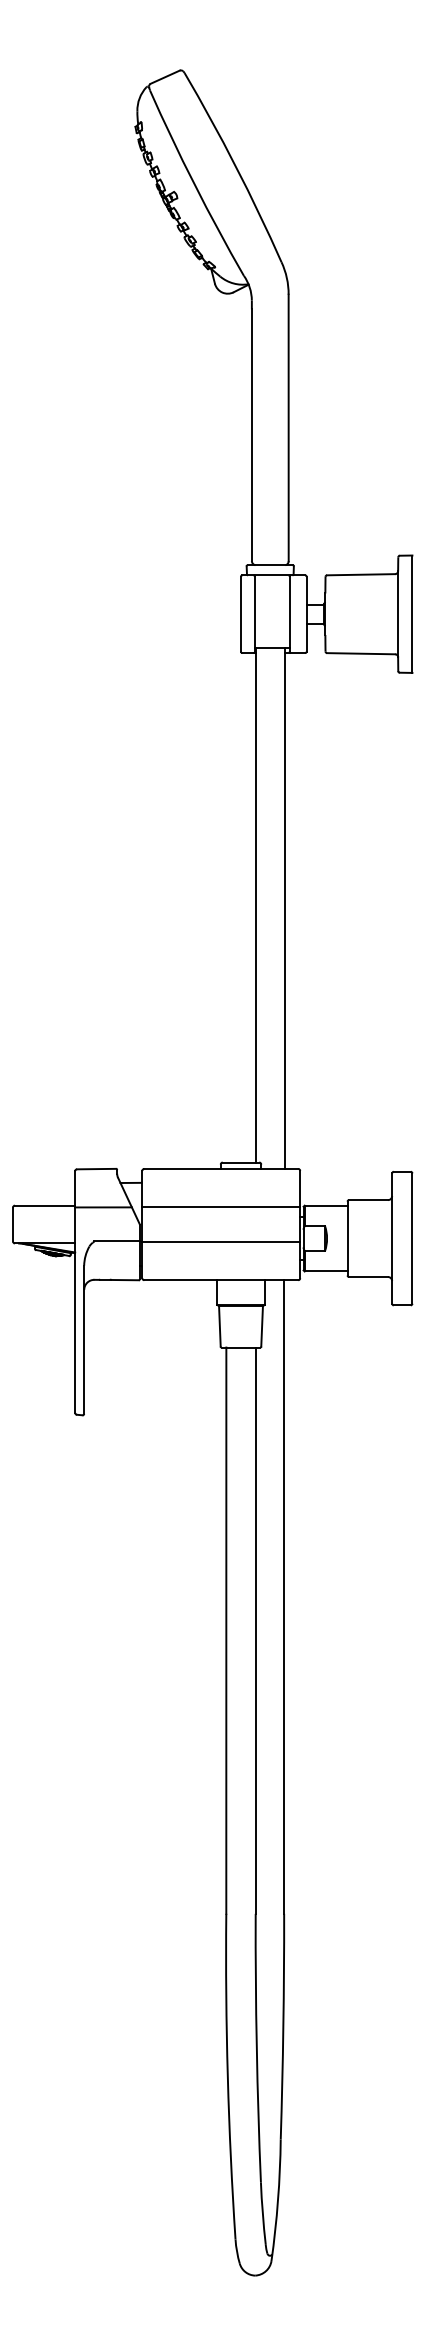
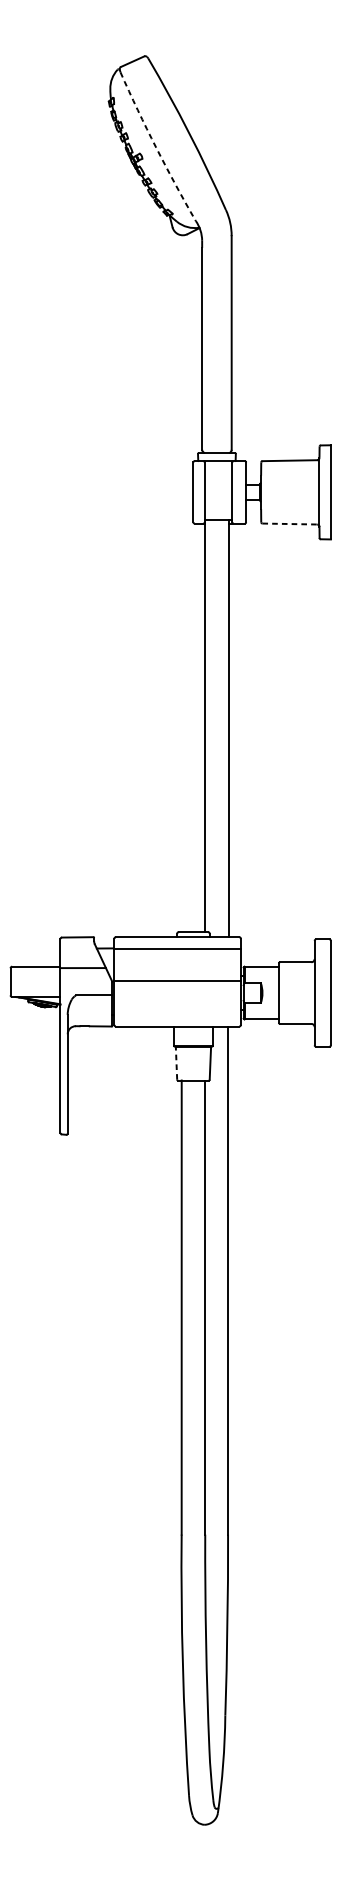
arc: (194, 184) -> (156, 147), solid -> dashed
line: (361, 653) -> (290, 523), solid -> dashed
line: (221, 1207) -> (177, 949), moved
line: (221, 1241) -> (177, 981), moved
line: (219, 1325) -> (176, 1062), solid -> dashed

